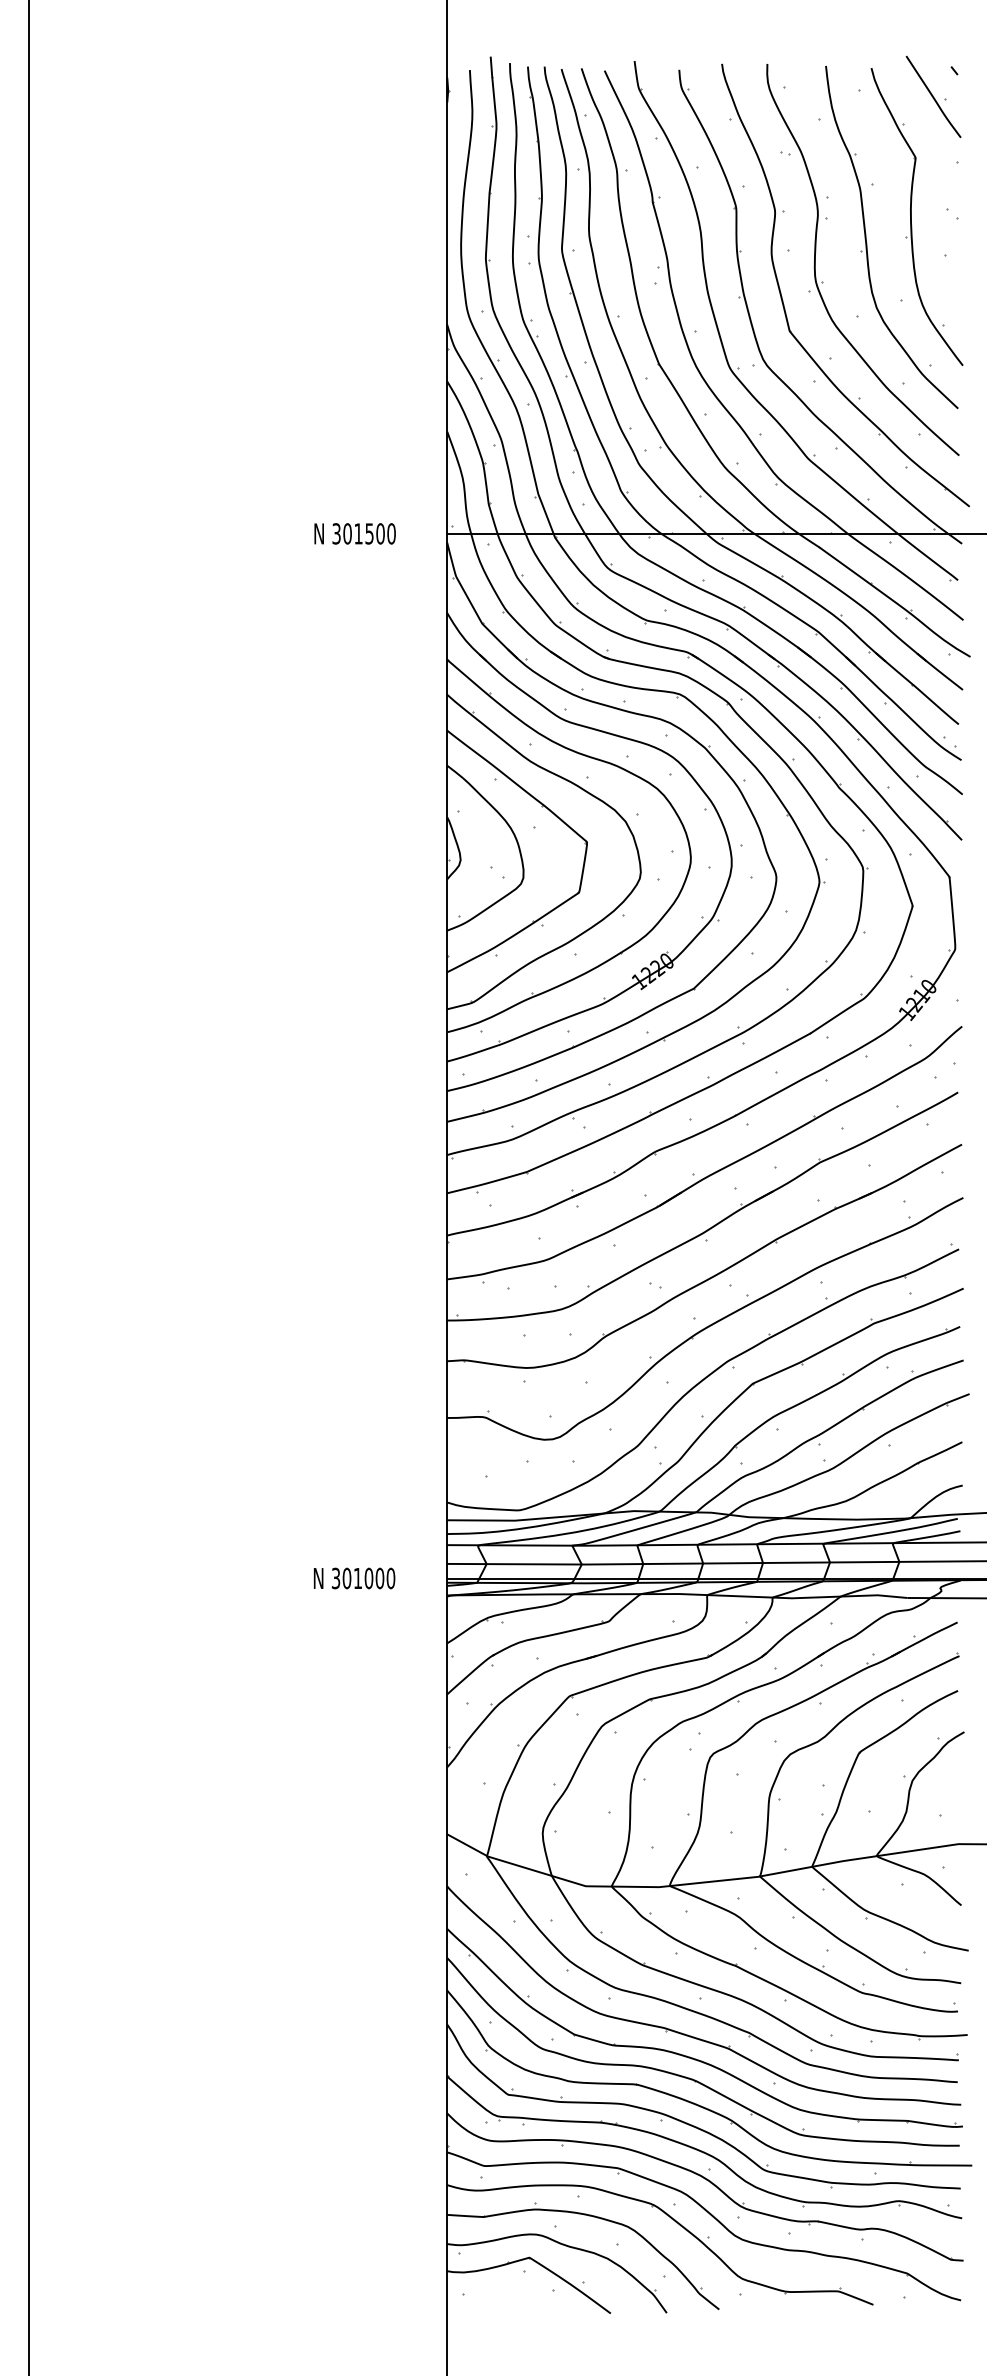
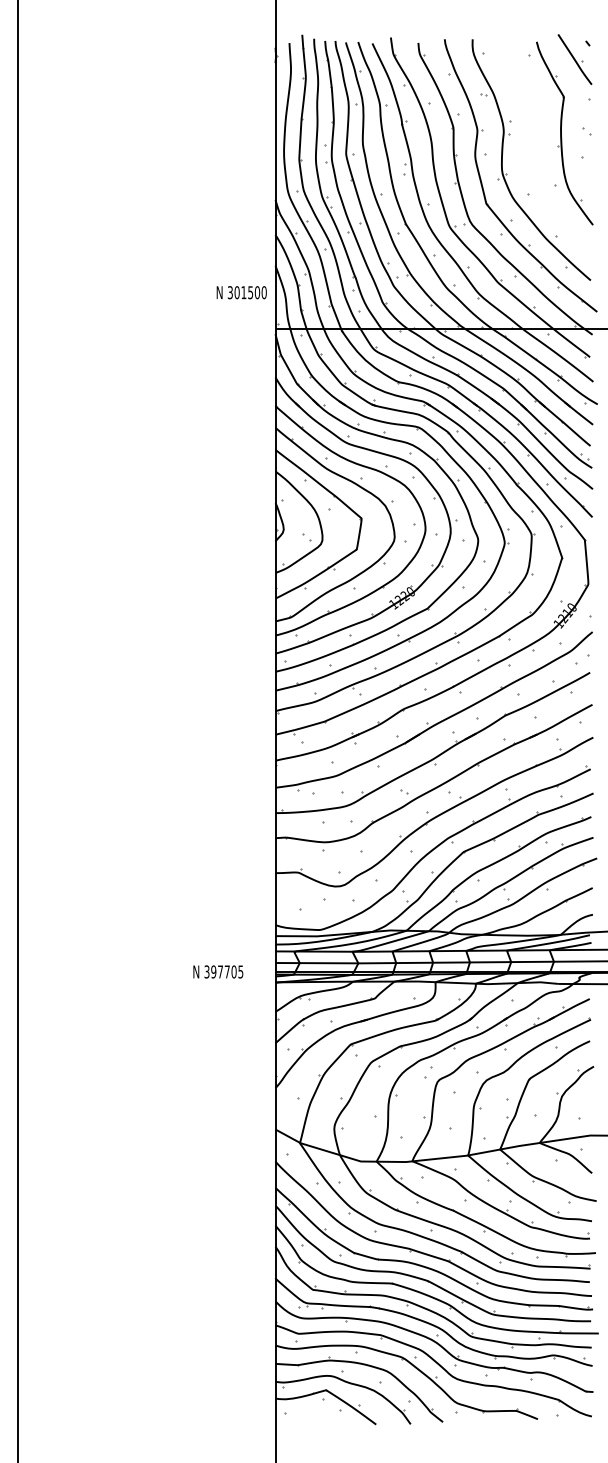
part: (867, 238) -> (534, 146), removed
text: (354, 533) -> (241, 292), moved
text: (369, 1577) -> (227, 971), 301000 -> 397705

